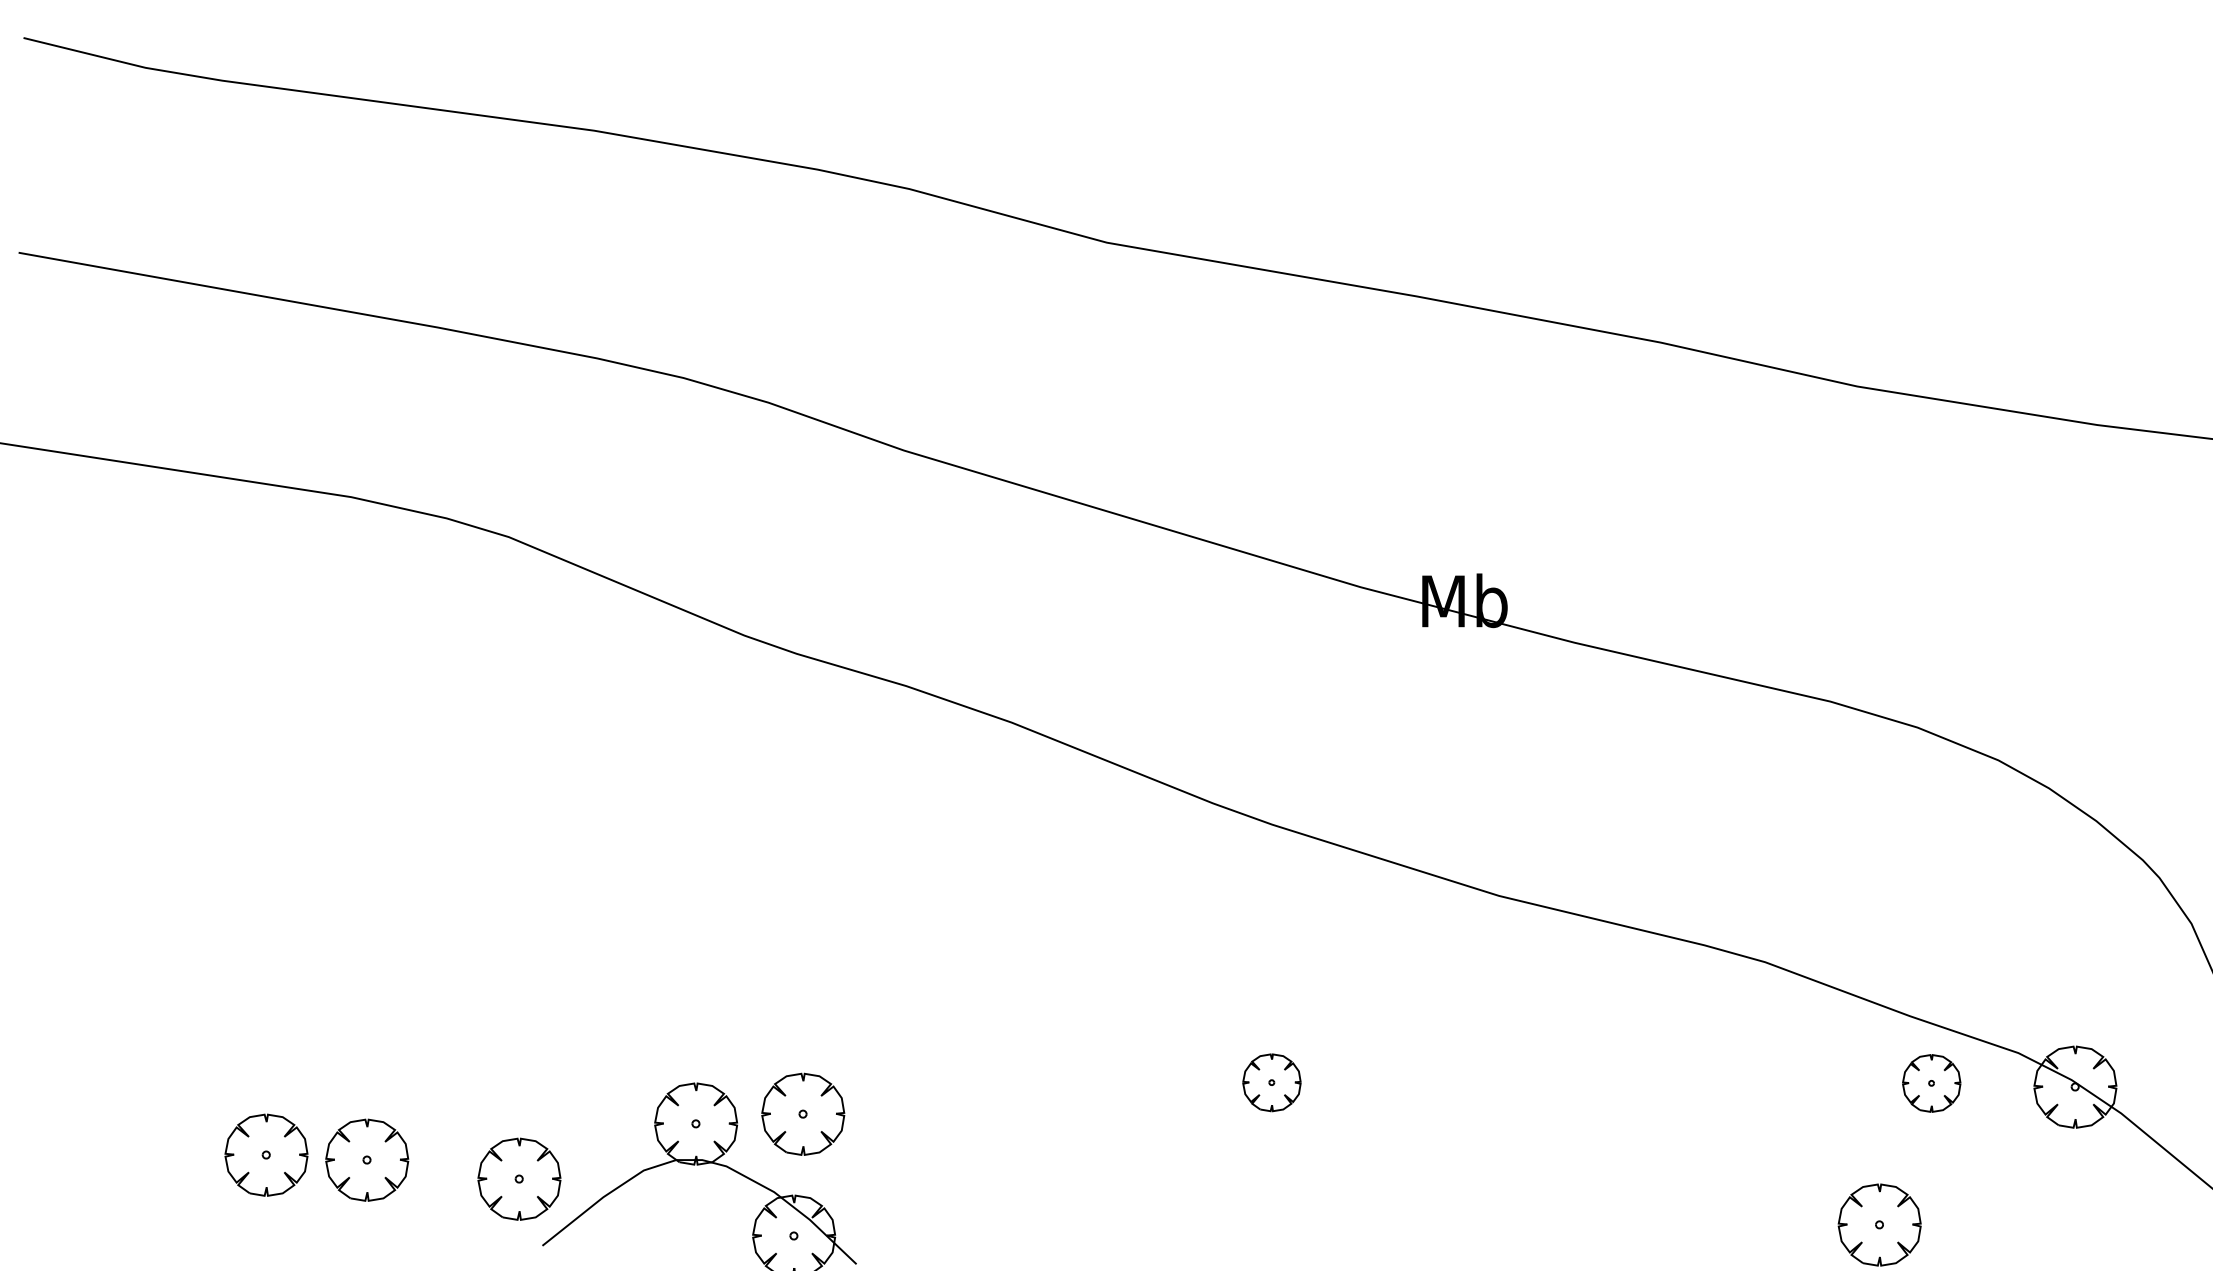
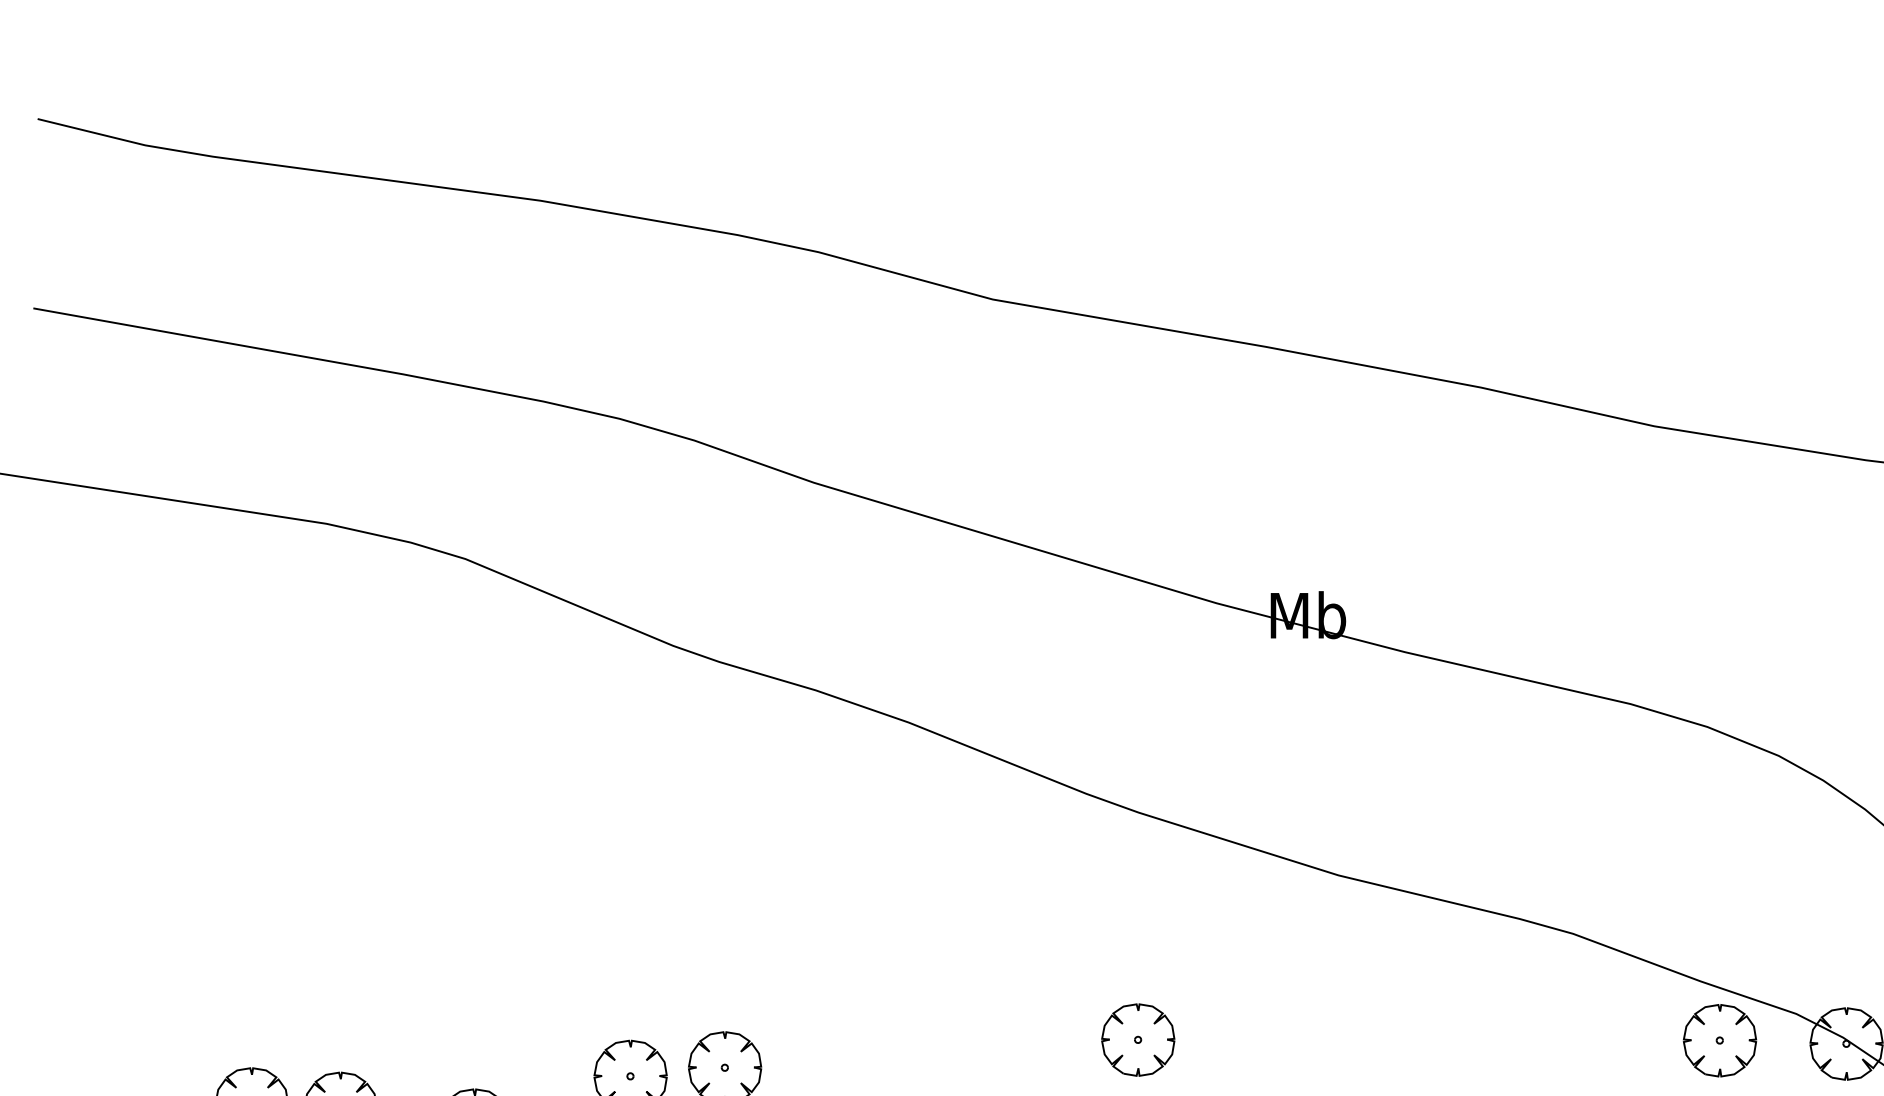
part: (1271, 1082) -> (1137, 1039), size x1.43
part: (1931, 1083) -> (1719, 1040), size x1.43

